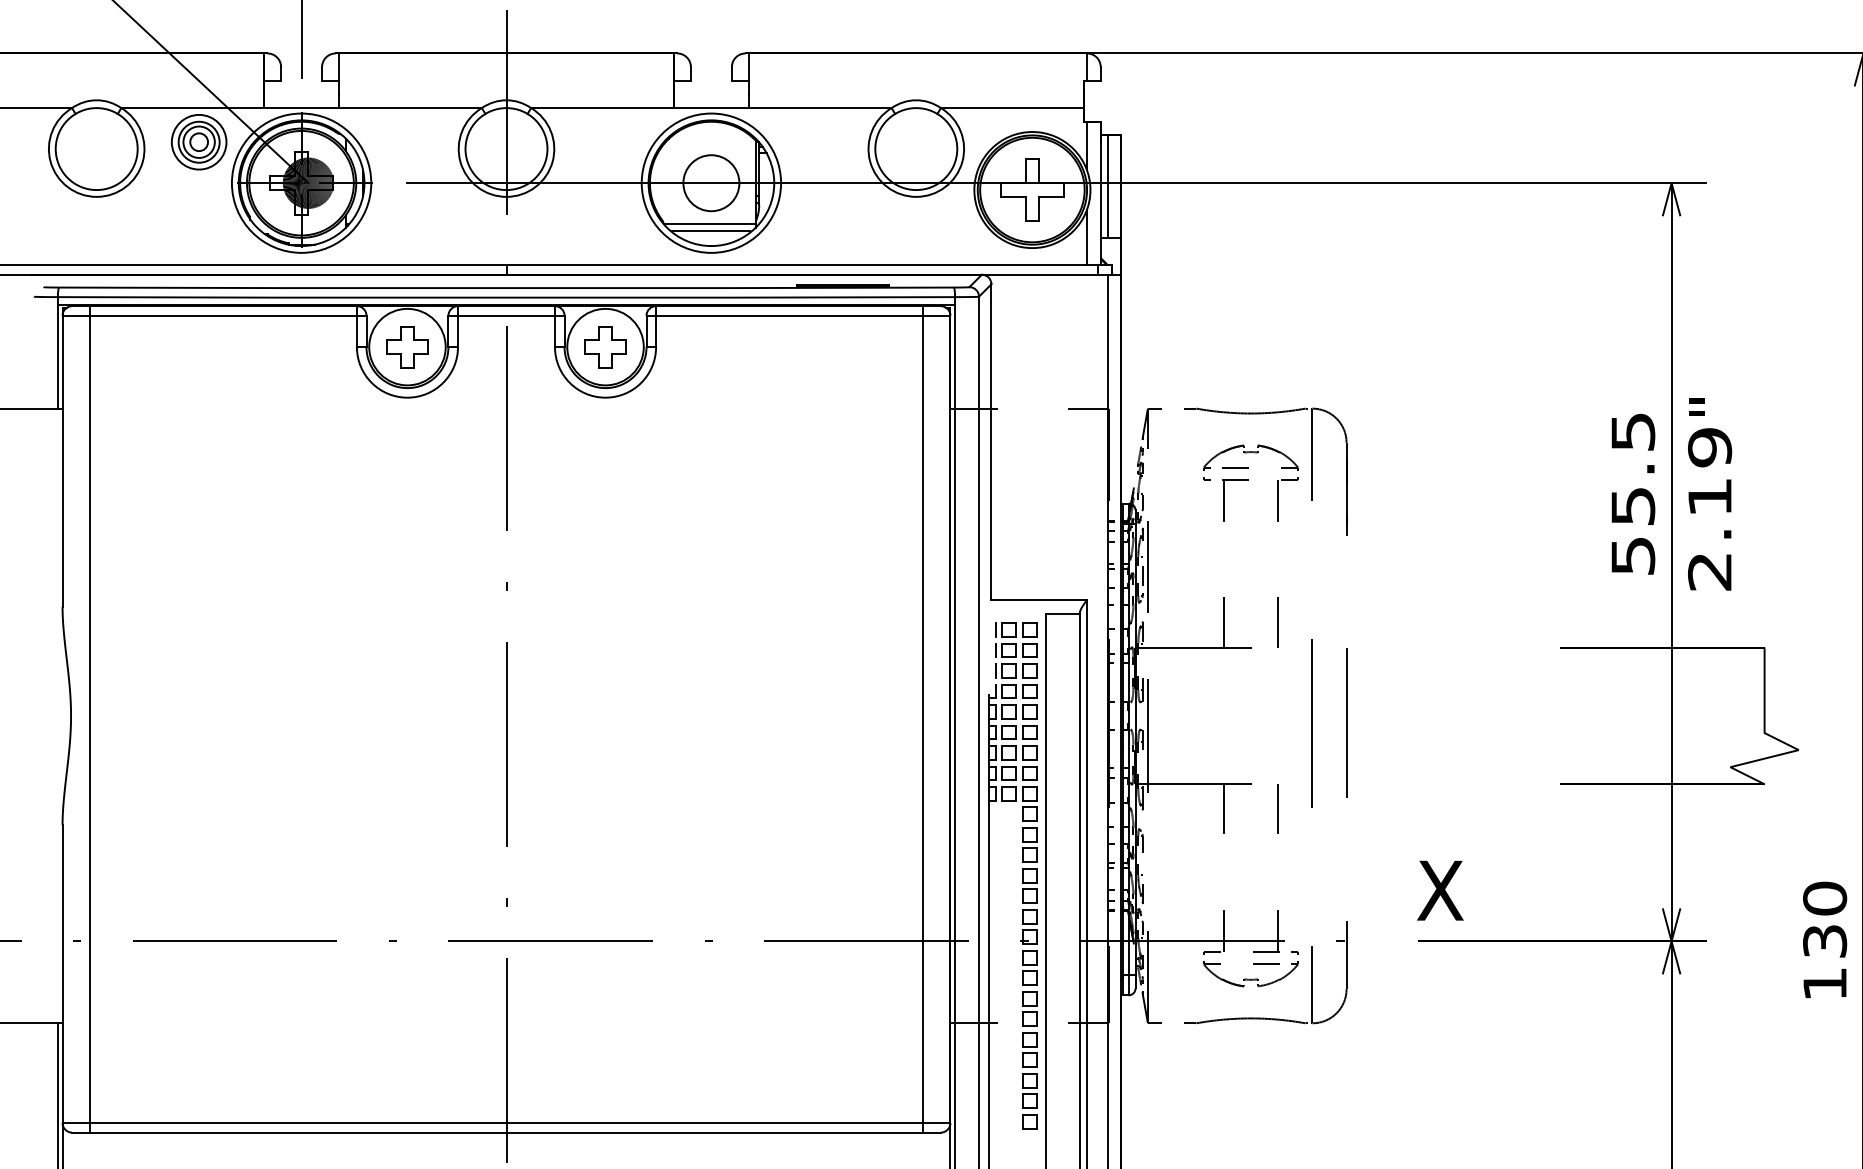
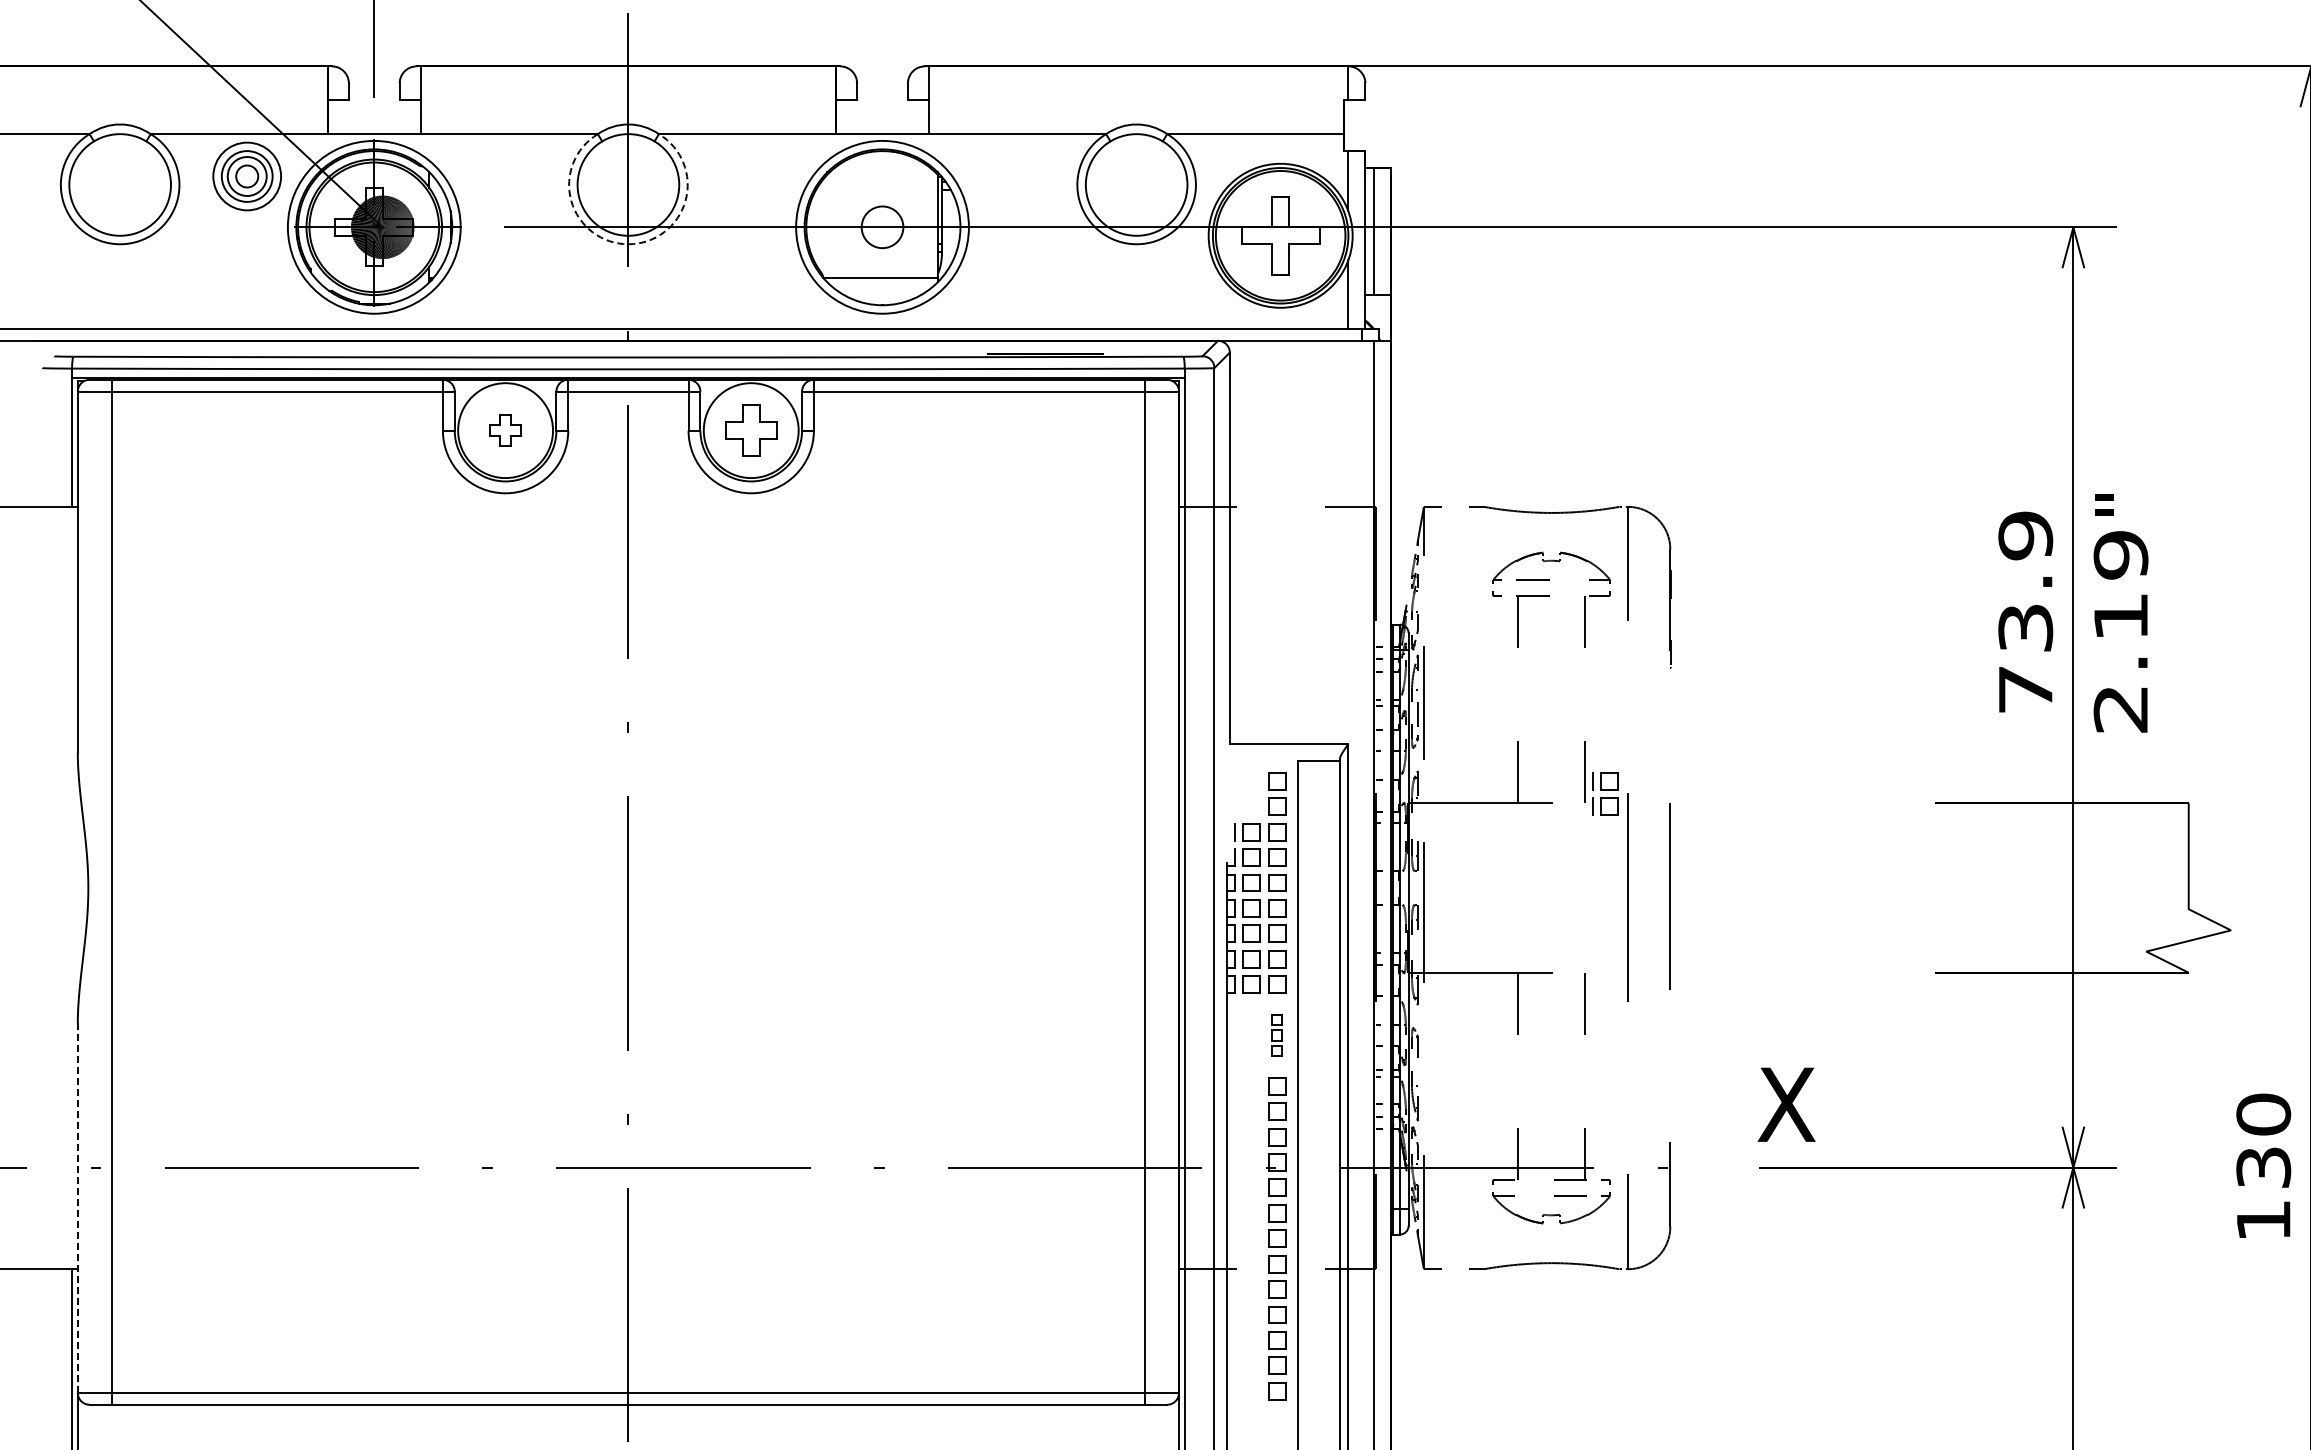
circle: (711, 183) -> (882, 227), size x0.6
arc: (506, 197) -> (628, 244), solid -> dashed
line: (709, 230) -> (880, 286), removed
part: (407, 347) -> (505, 430), size x0.6
text: (1632, 492) -> (2025, 611), 55.5 -> 73.9
part: (1005, 639) -> (1605, 793), moved
part: (1029, 834) -> (1277, 1035), size x0.6
line: (62, 974) -> (77, 1208), solid -> dashed

